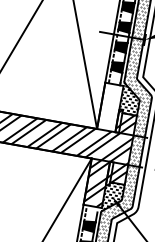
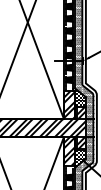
hatch: (110, 106) -> (69, 104), added

